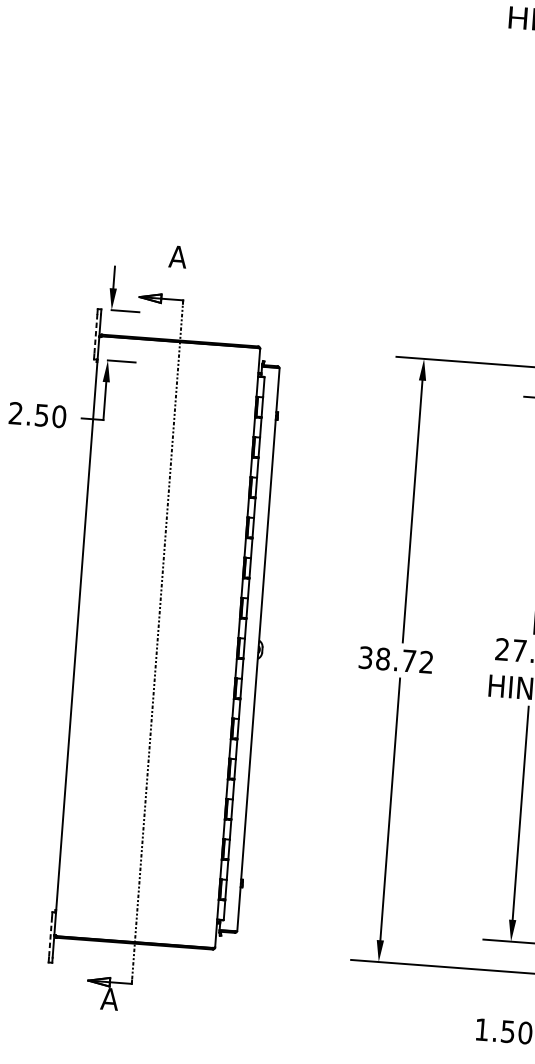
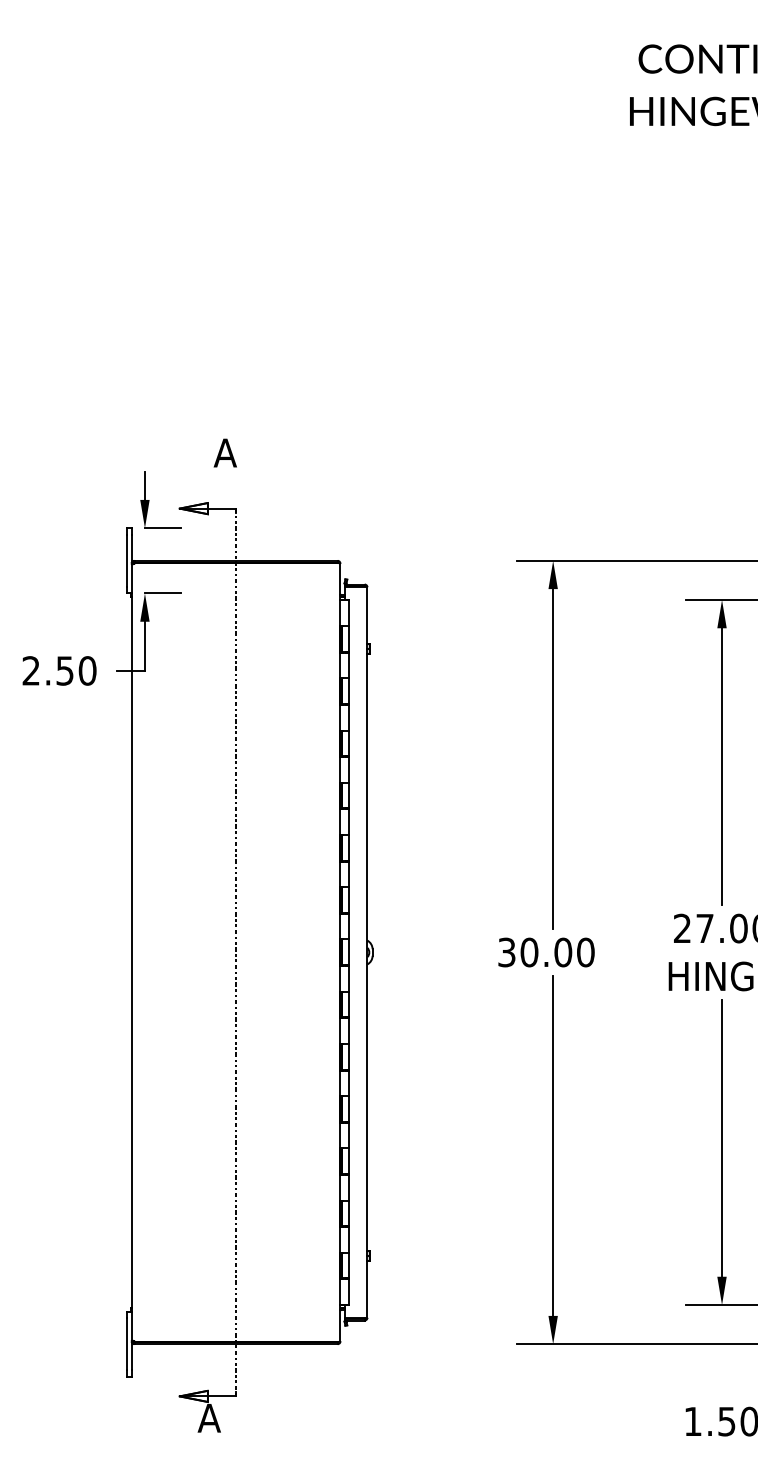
line: (95, 334) -> (126, 561), dashed -> solid
text: (404, 660) -> (557, 952), 38.72 -> 30.00
line: (50, 937) -> (126, 1344), dashed -> solid

